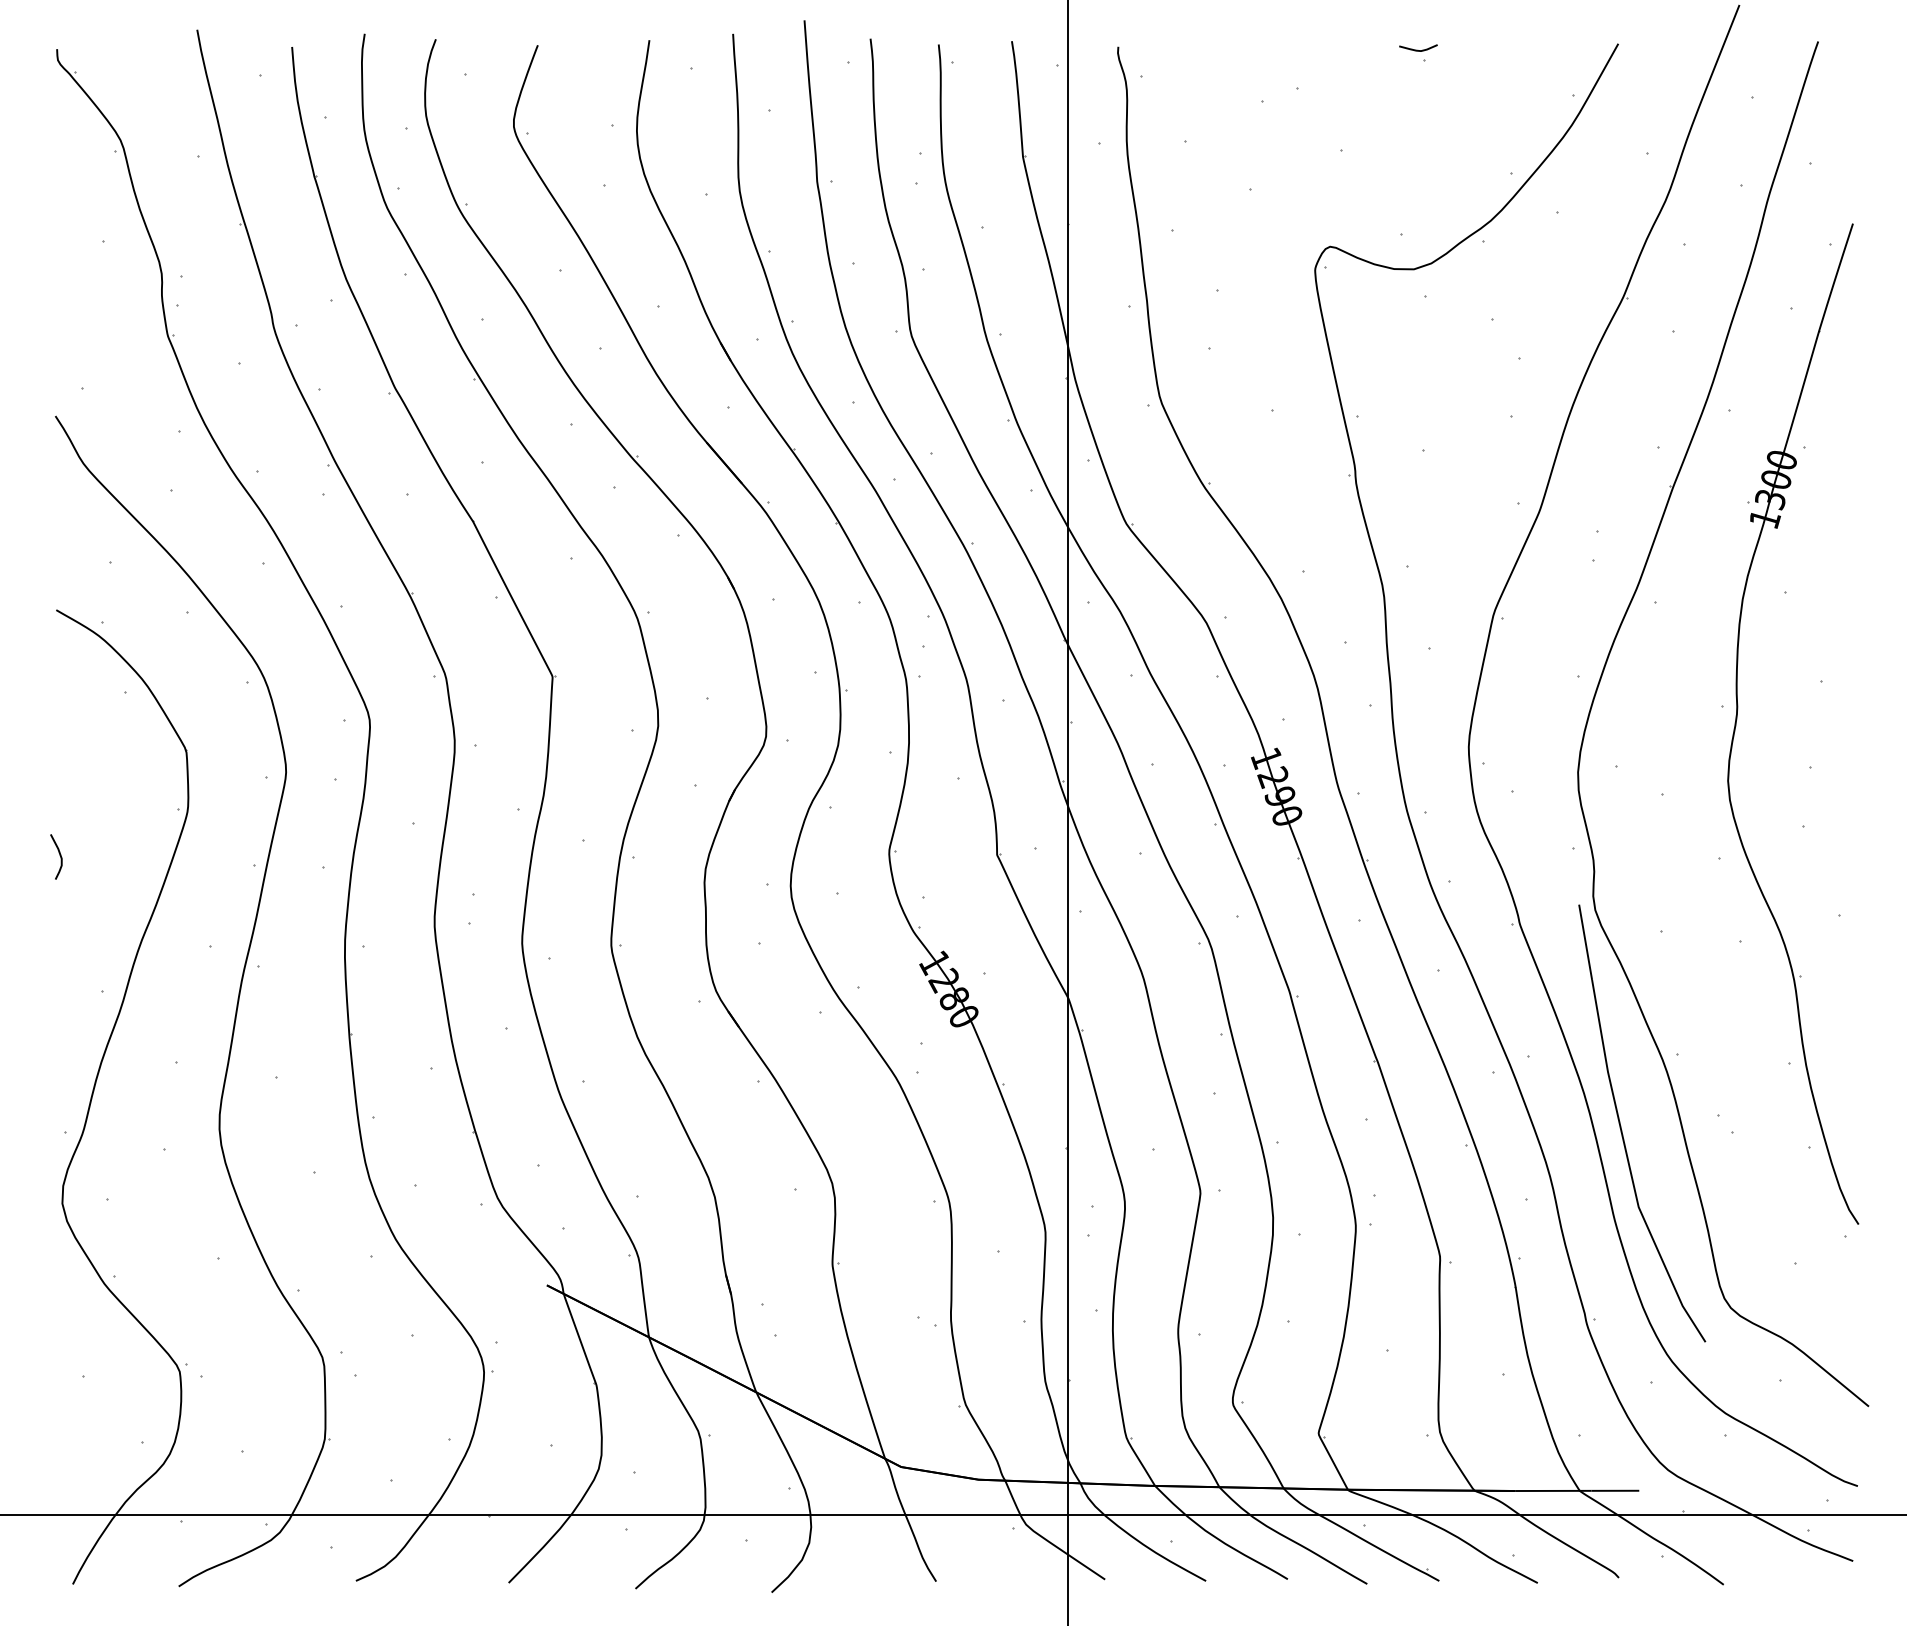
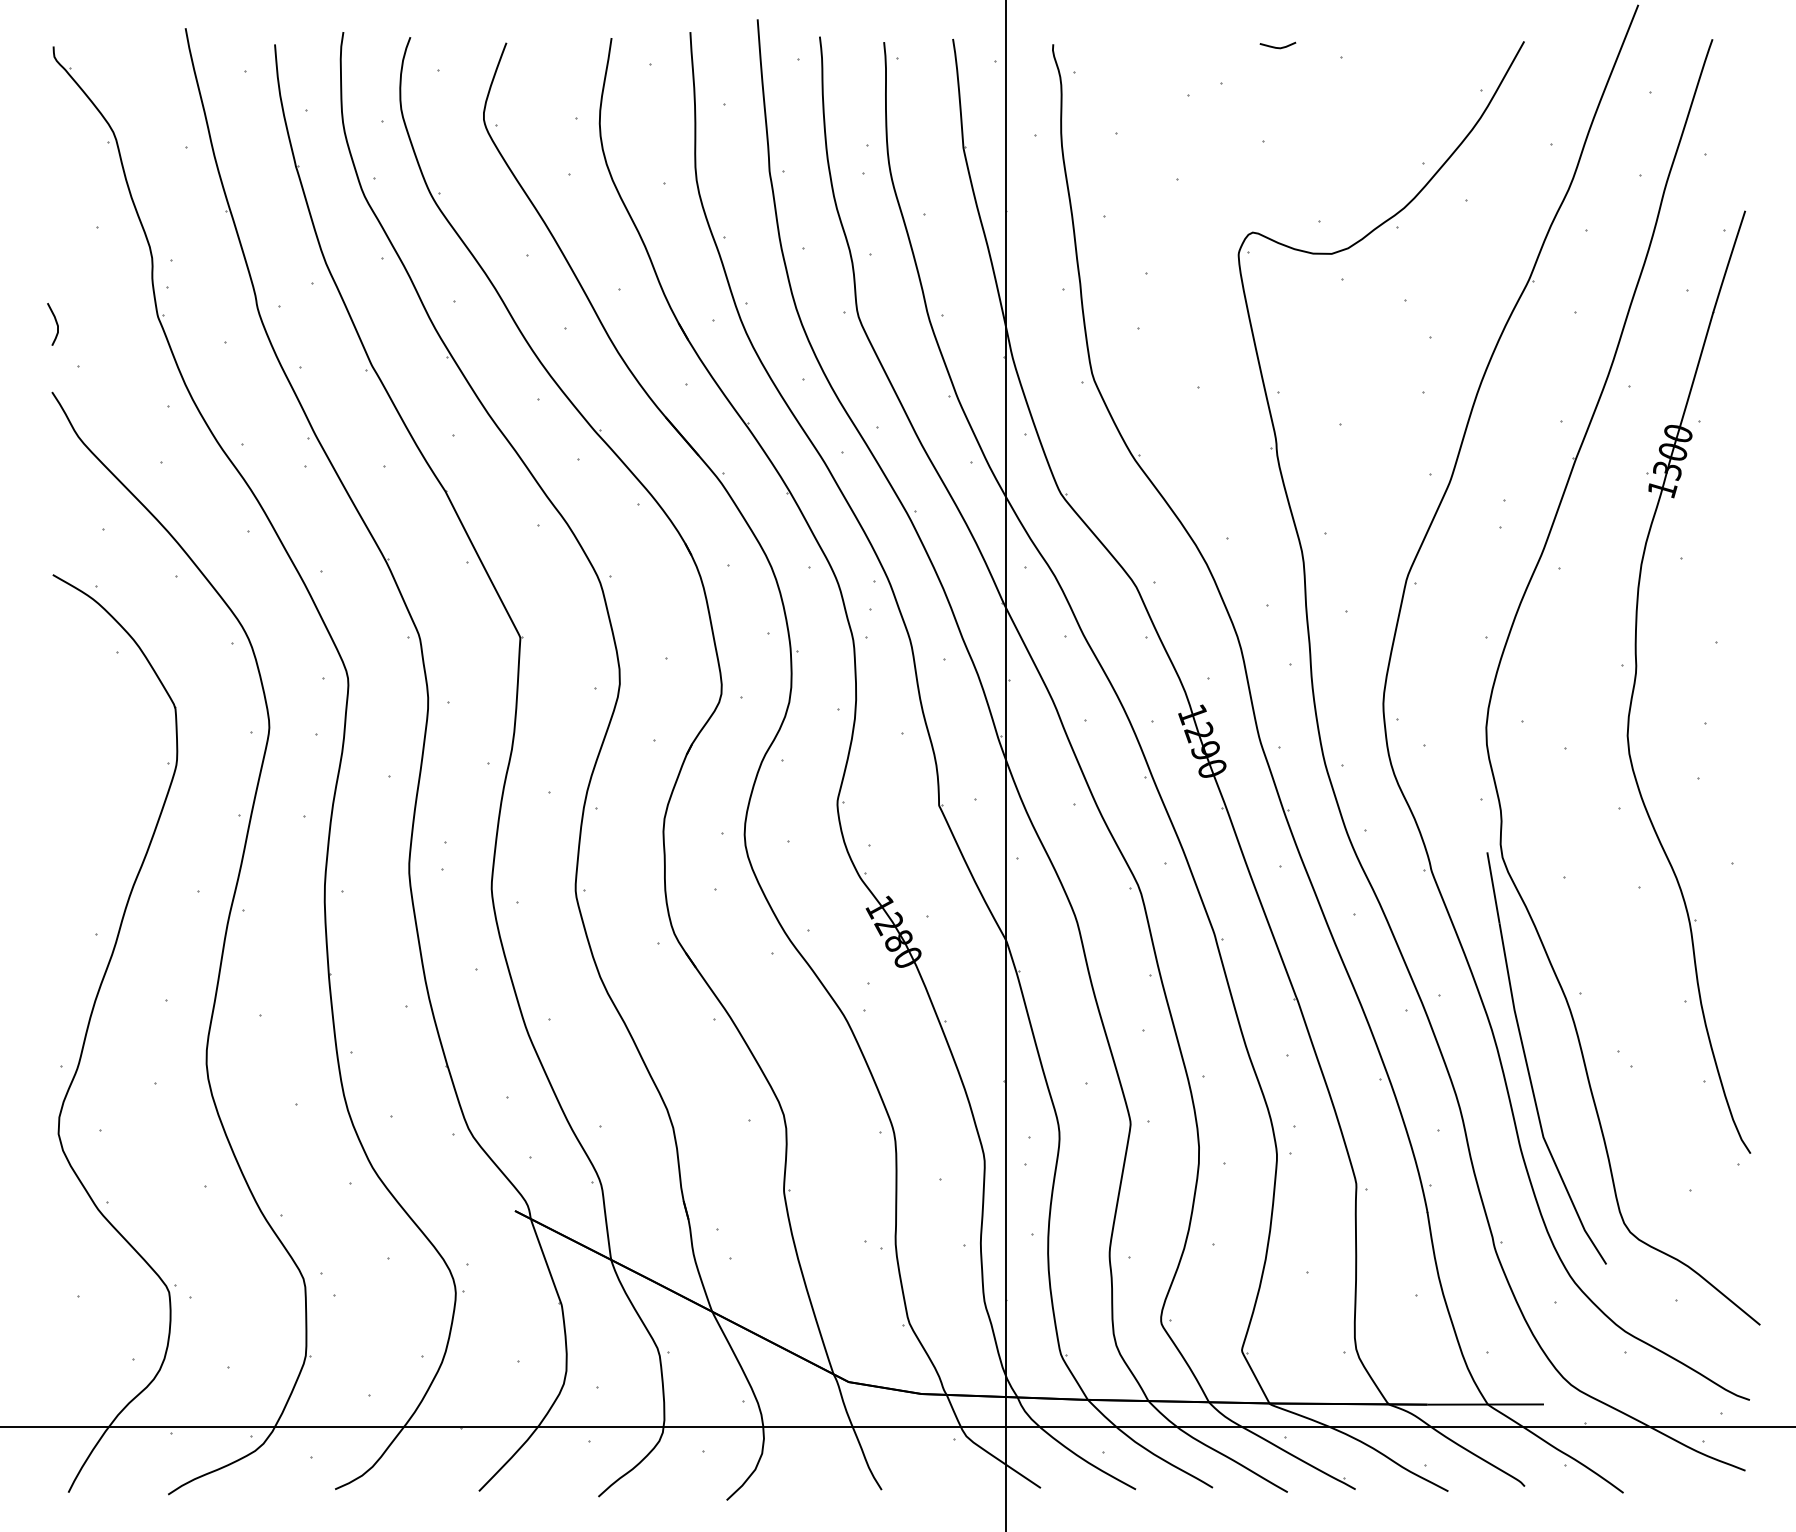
curve: (1417, 50) -> (1277, 47), moved
curve: (59, 854) -> (55, 322), moved

